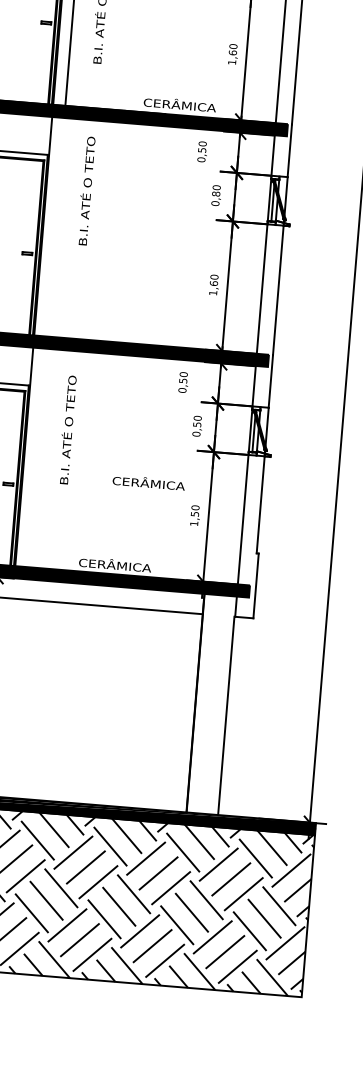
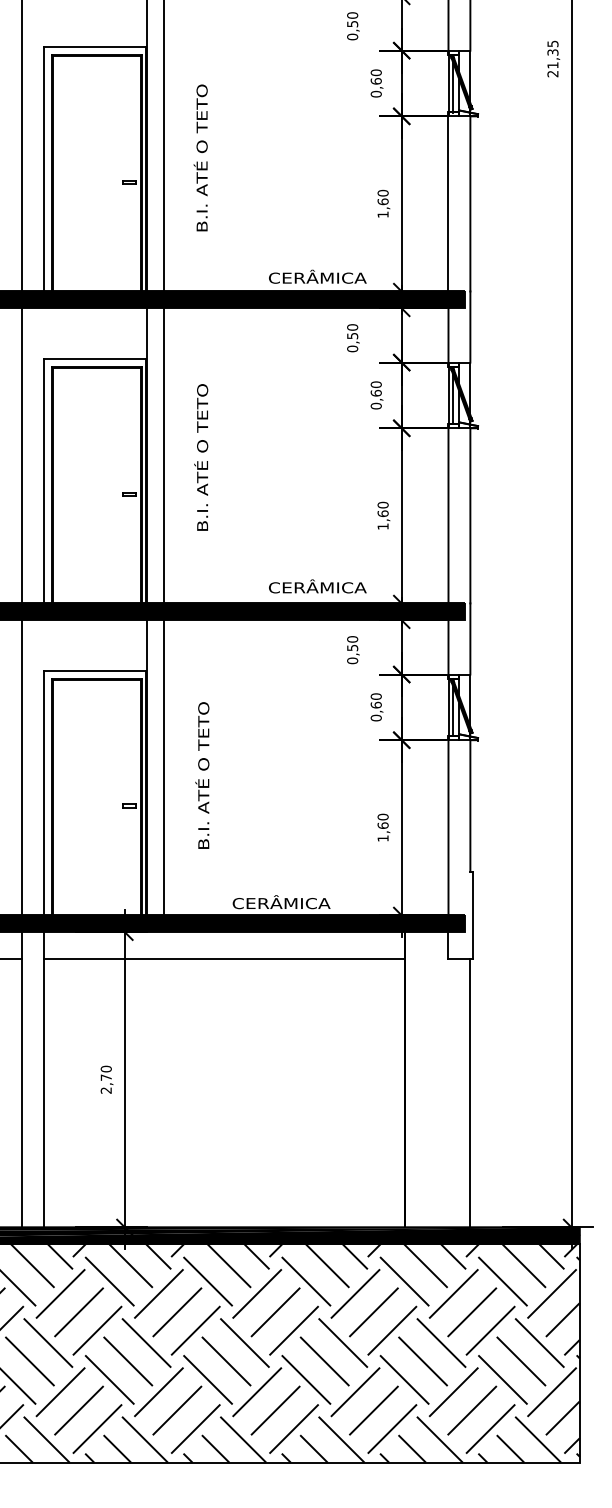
text: (86, 190) -> (201, 457), moved
text: (215, 194) -> (375, 393), 0,80 -> 0,60
line: (55, 227) -> (163, 455), added
text: (196, 424) -> (375, 704), 0,50 -> 0,60
text: (67, 429) -> (202, 775), moved
line: (36, 457) -> (163, 767), added
text: (148, 482) -> (317, 586), moved
text: (194, 514) -> (382, 825), 1,50 -> 1,60
line: (226, 716) -> (470, 1093), moved

